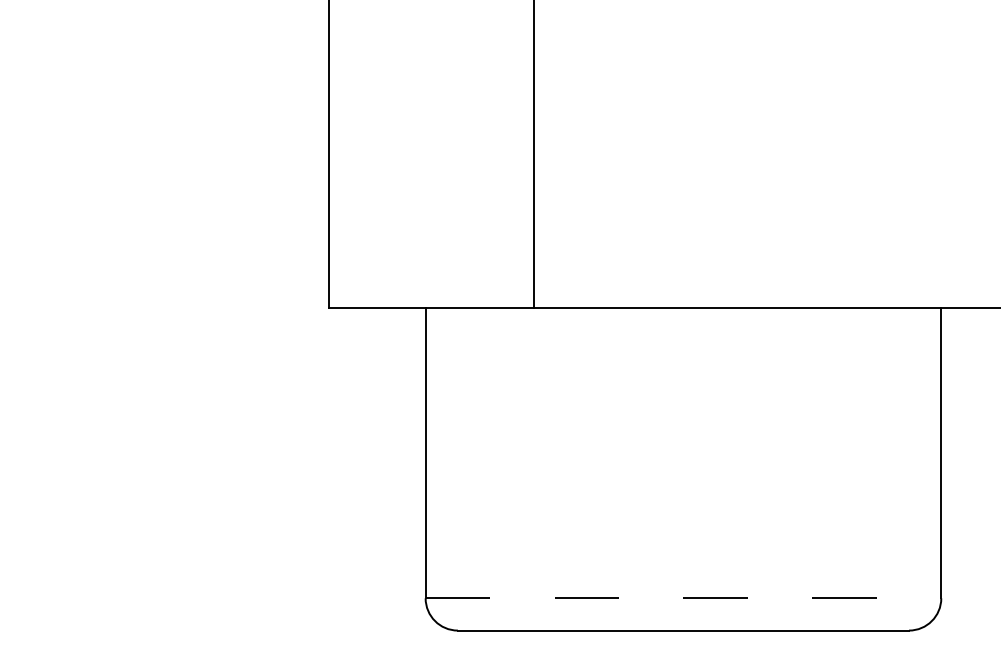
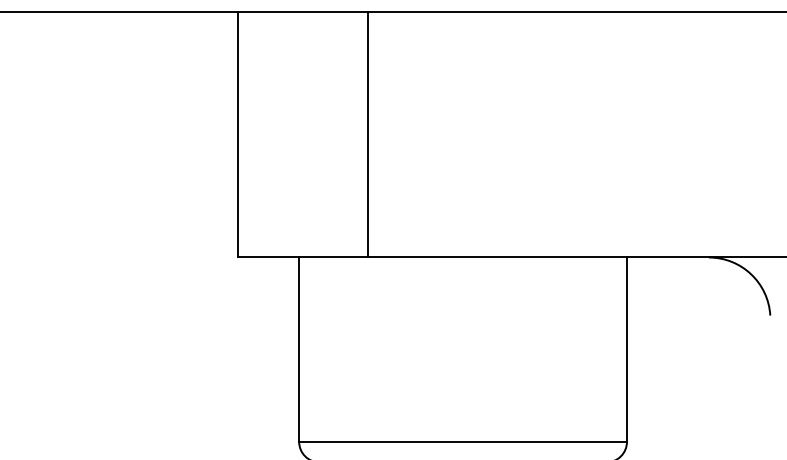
line: (684, 597) -> (463, 441), dashed -> solid

